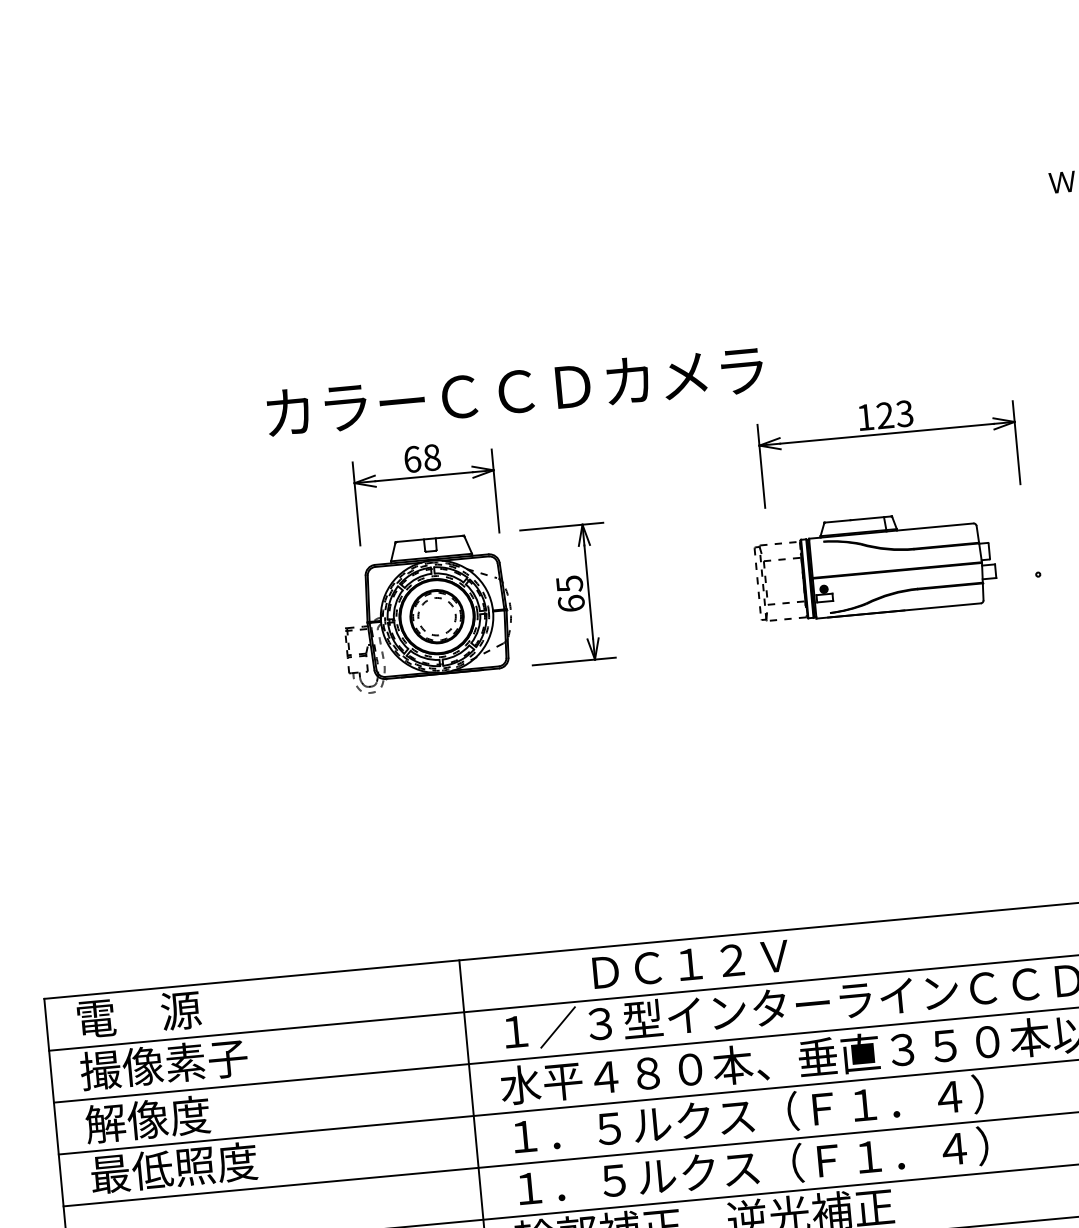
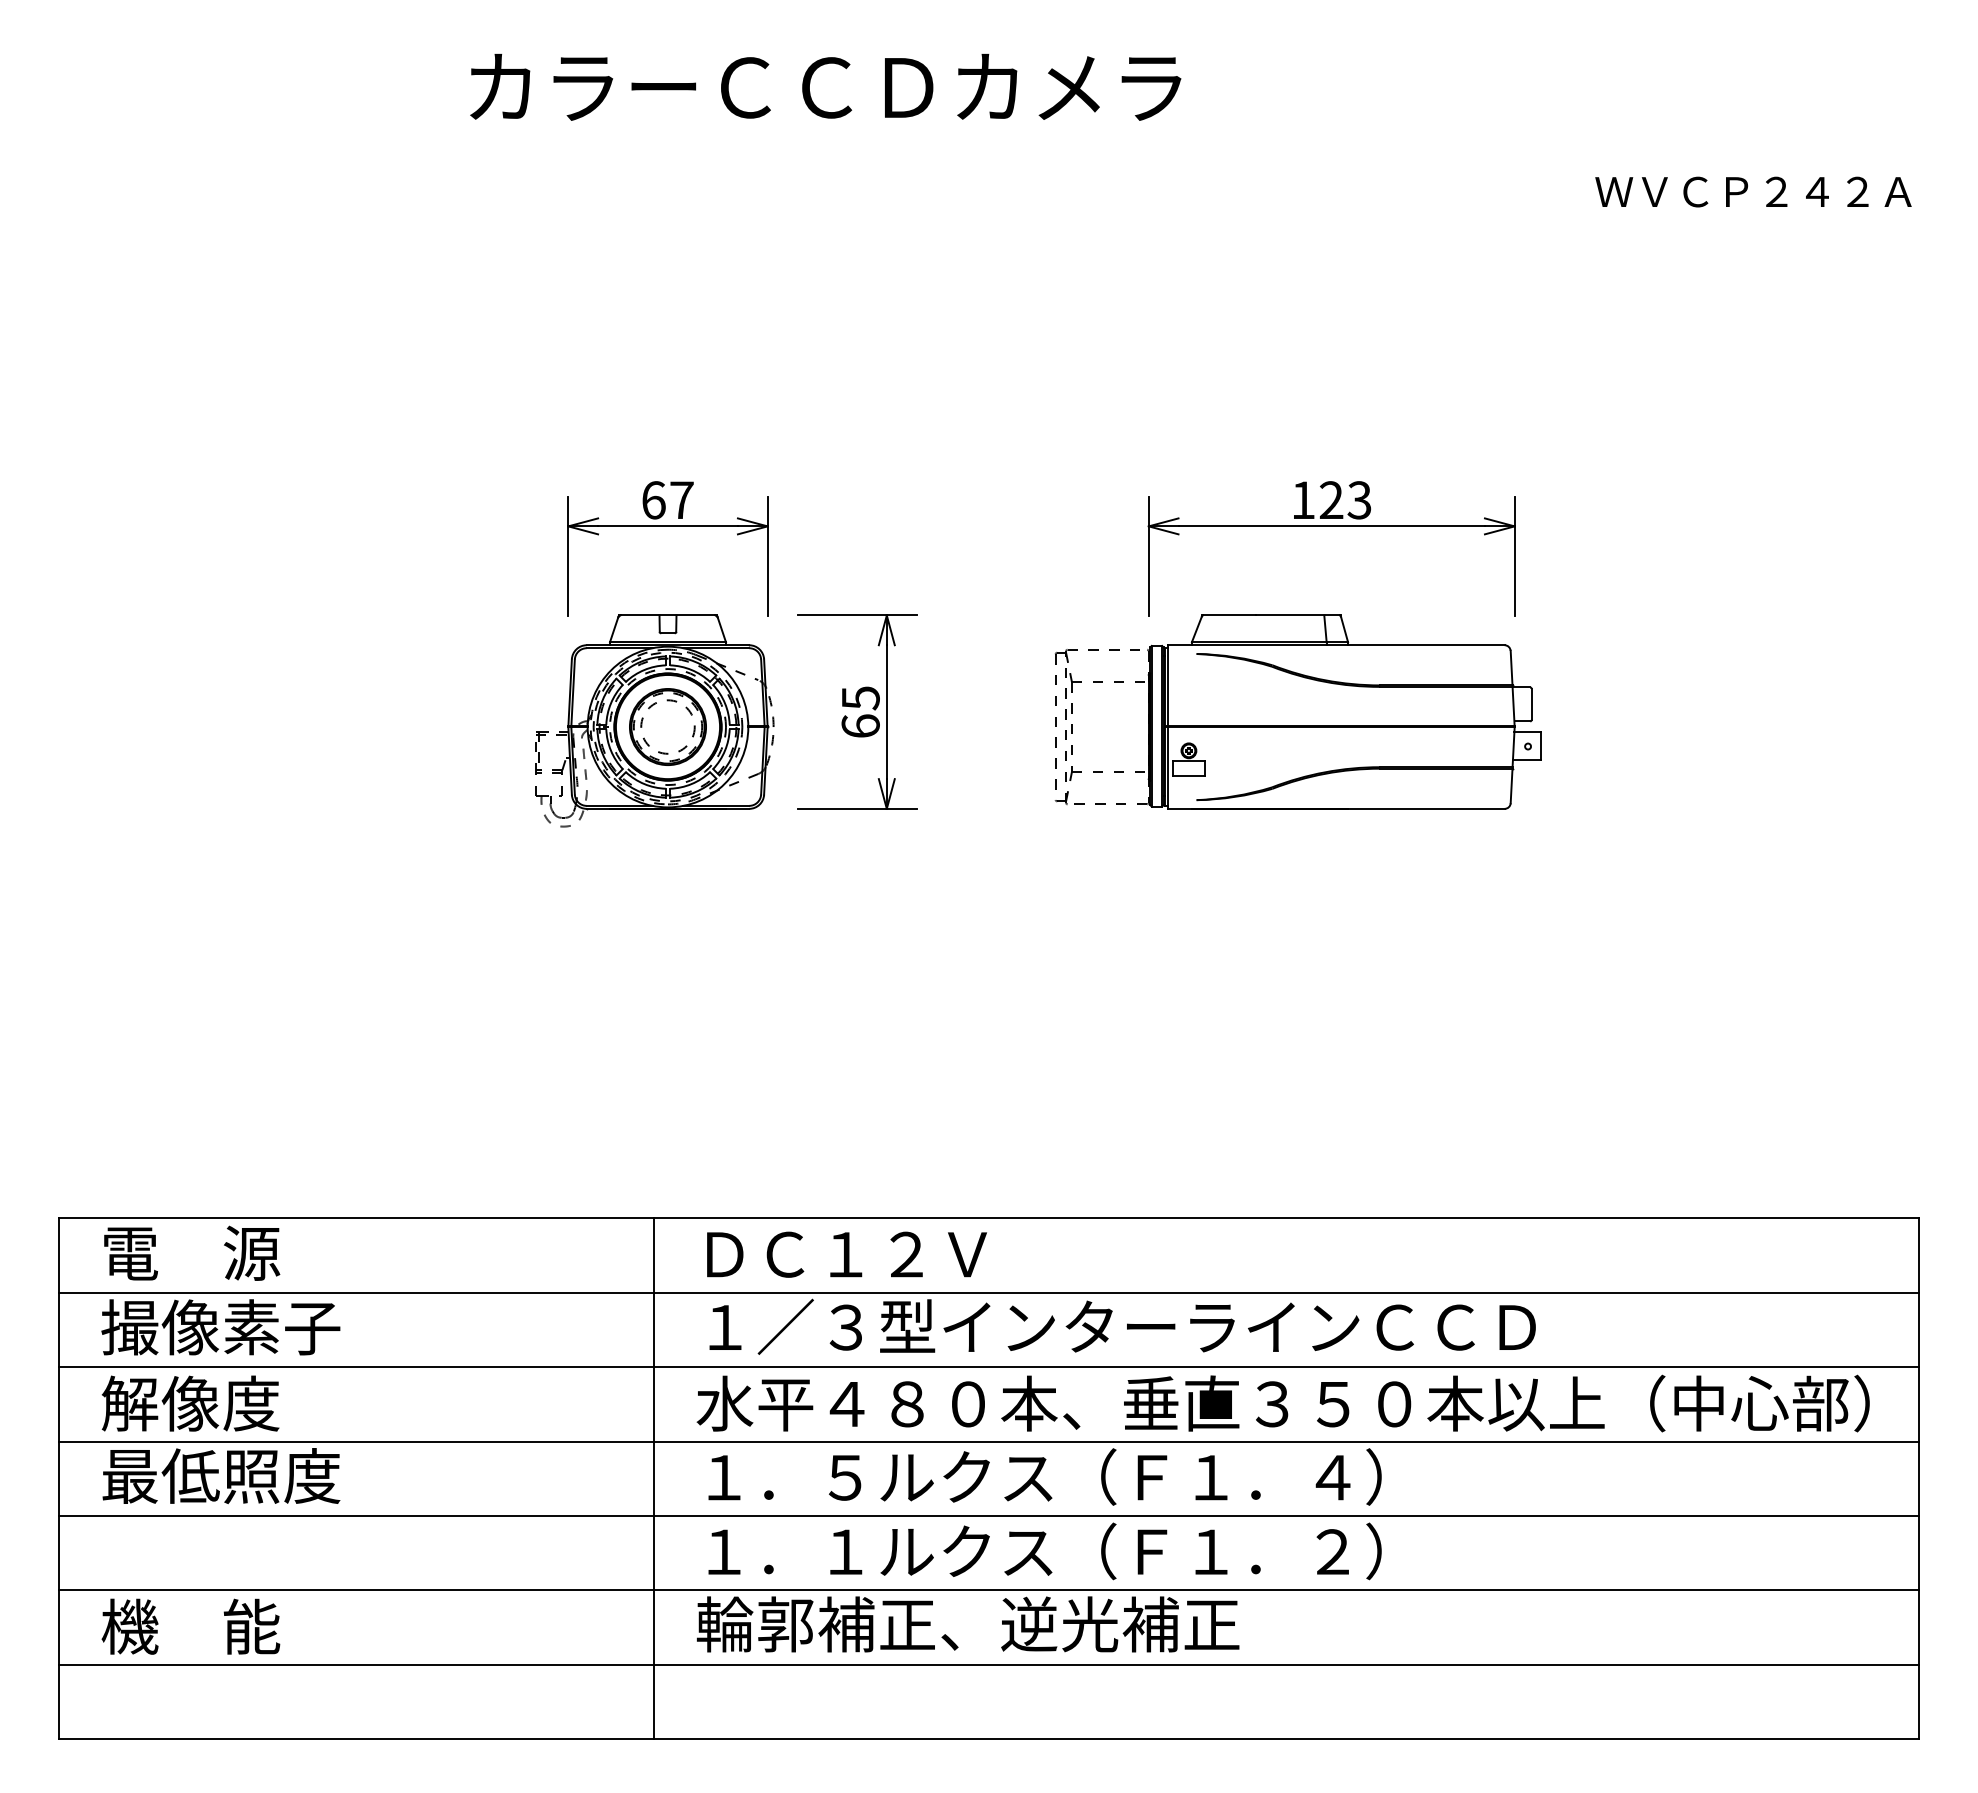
text: (515, 391) -> (825, 87), moved
text: (431, 457) -> (681, 500), 68 -> 67
part: (875, 565) -> (1297, 711), size x1.43
text: (690, 964) -> (846, 1254), moved
text: (784, 1165) -> (1089, 1552), １．５ルクス（Ｆ１．４） -> １．１ルクス（Ｆ１．２）

